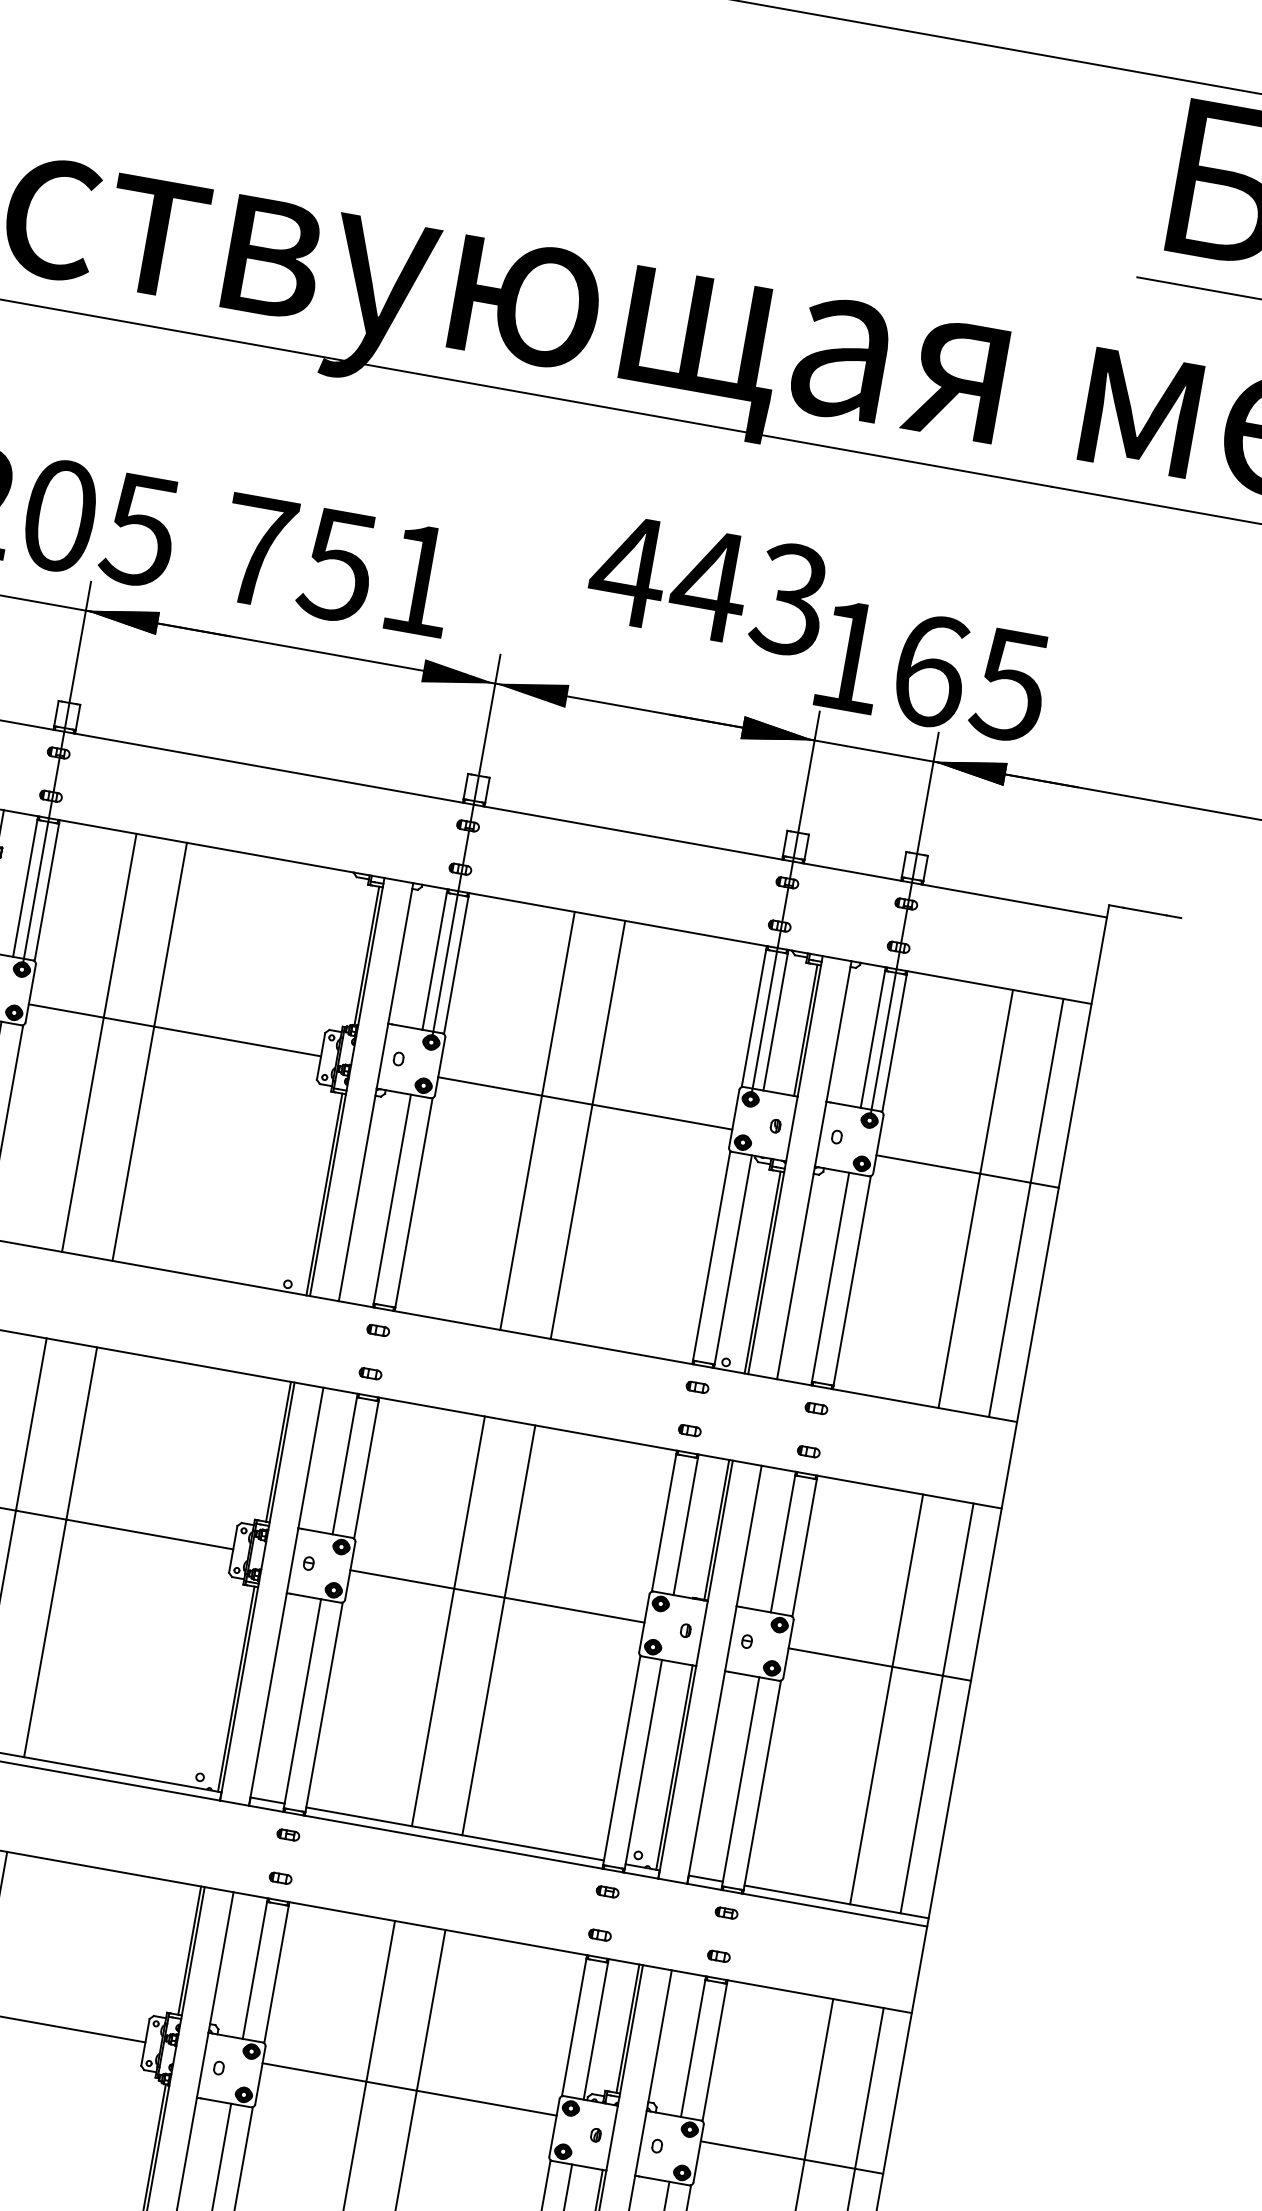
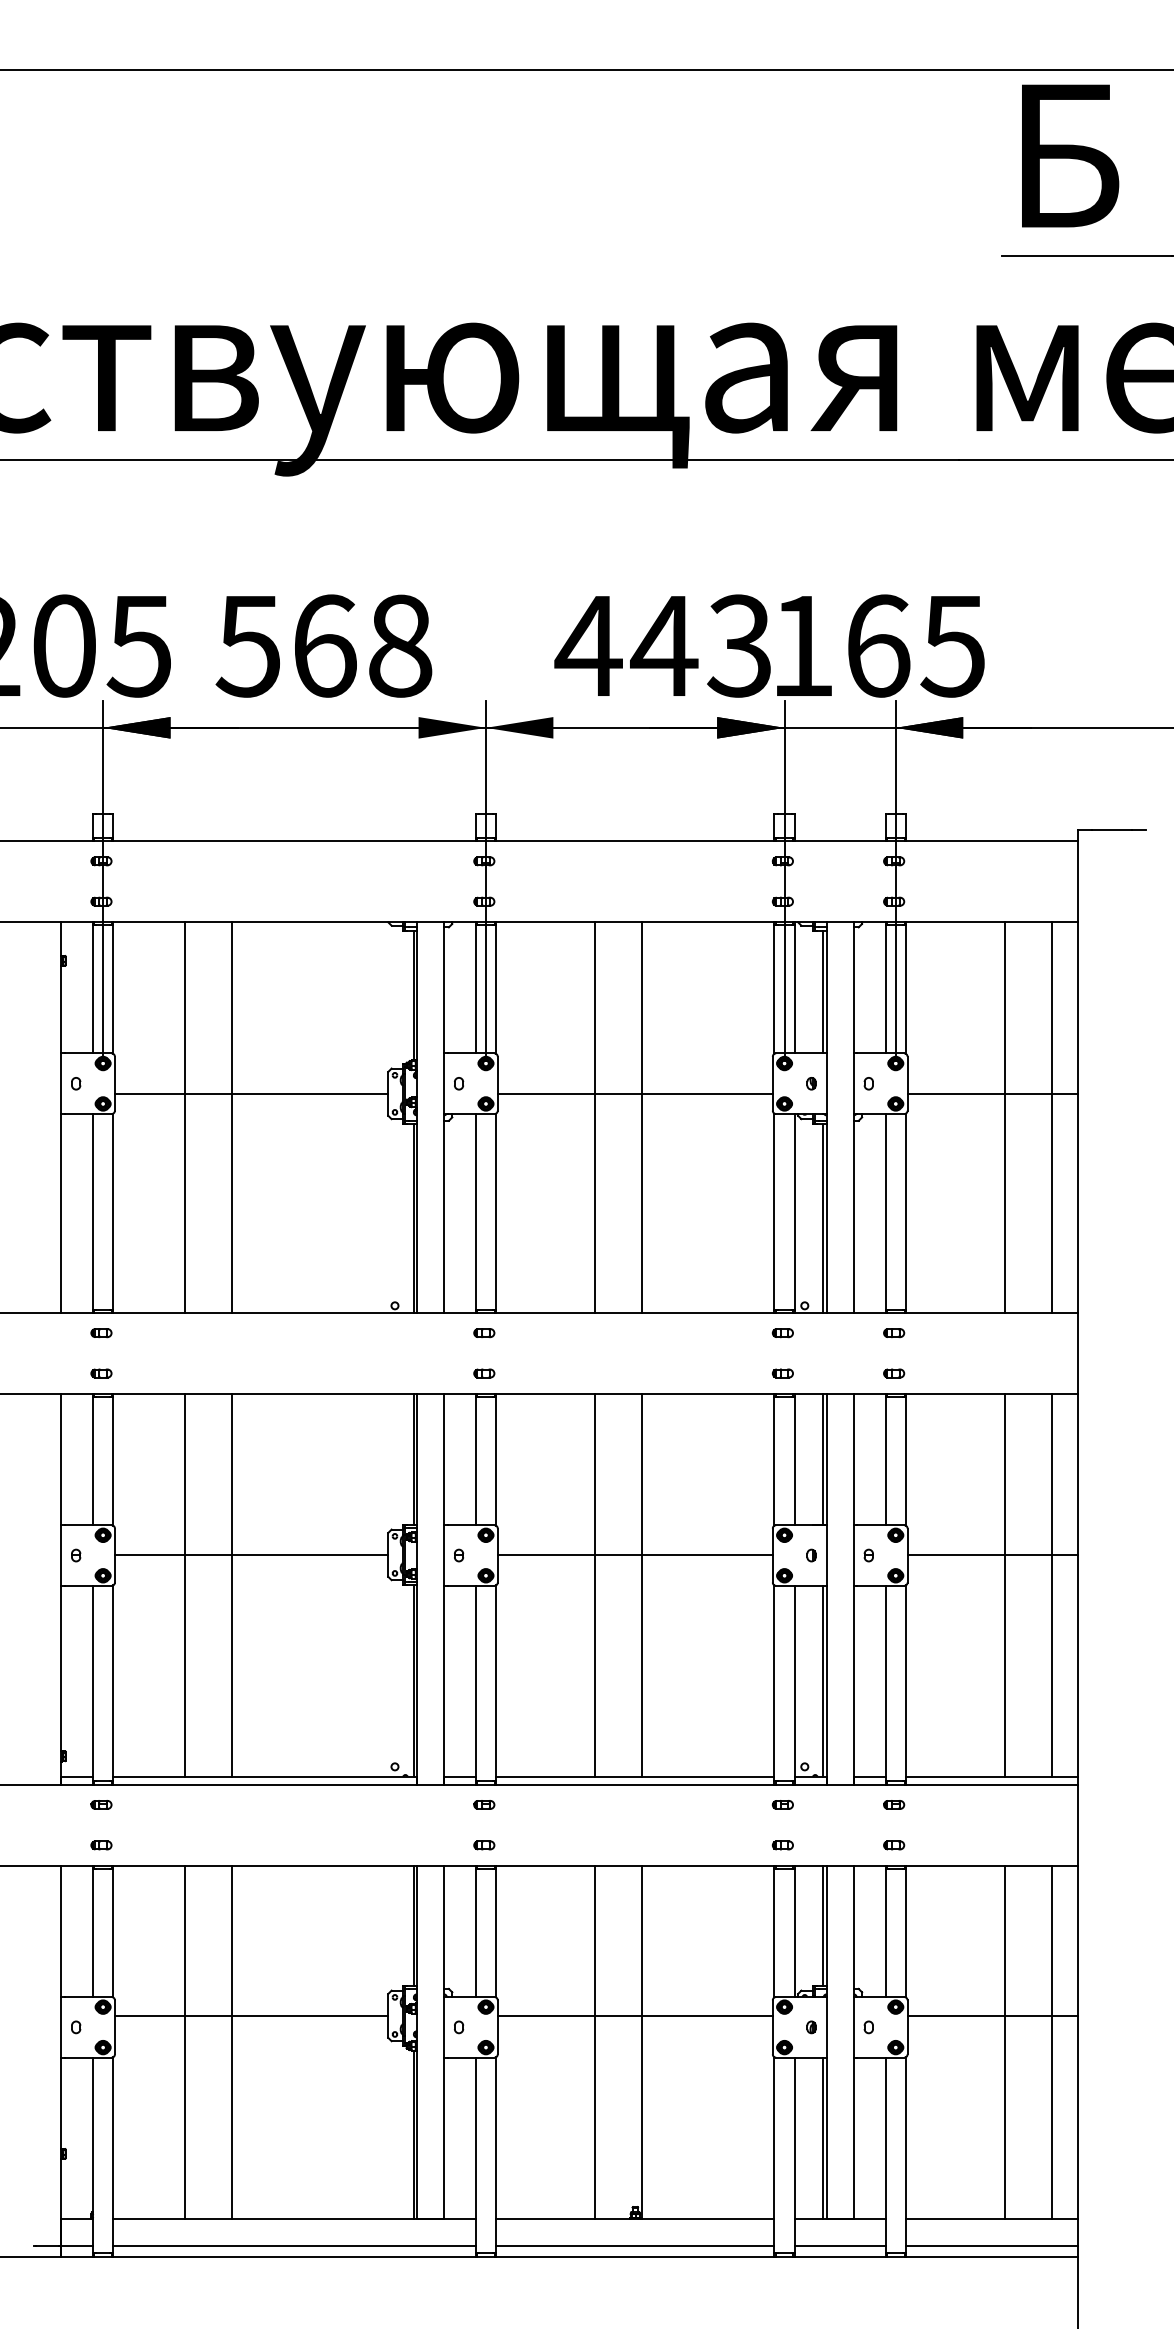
text: (337, 564) -> (323, 645), 751 -> 568
text: (707, 584) -> (662, 645), moved

